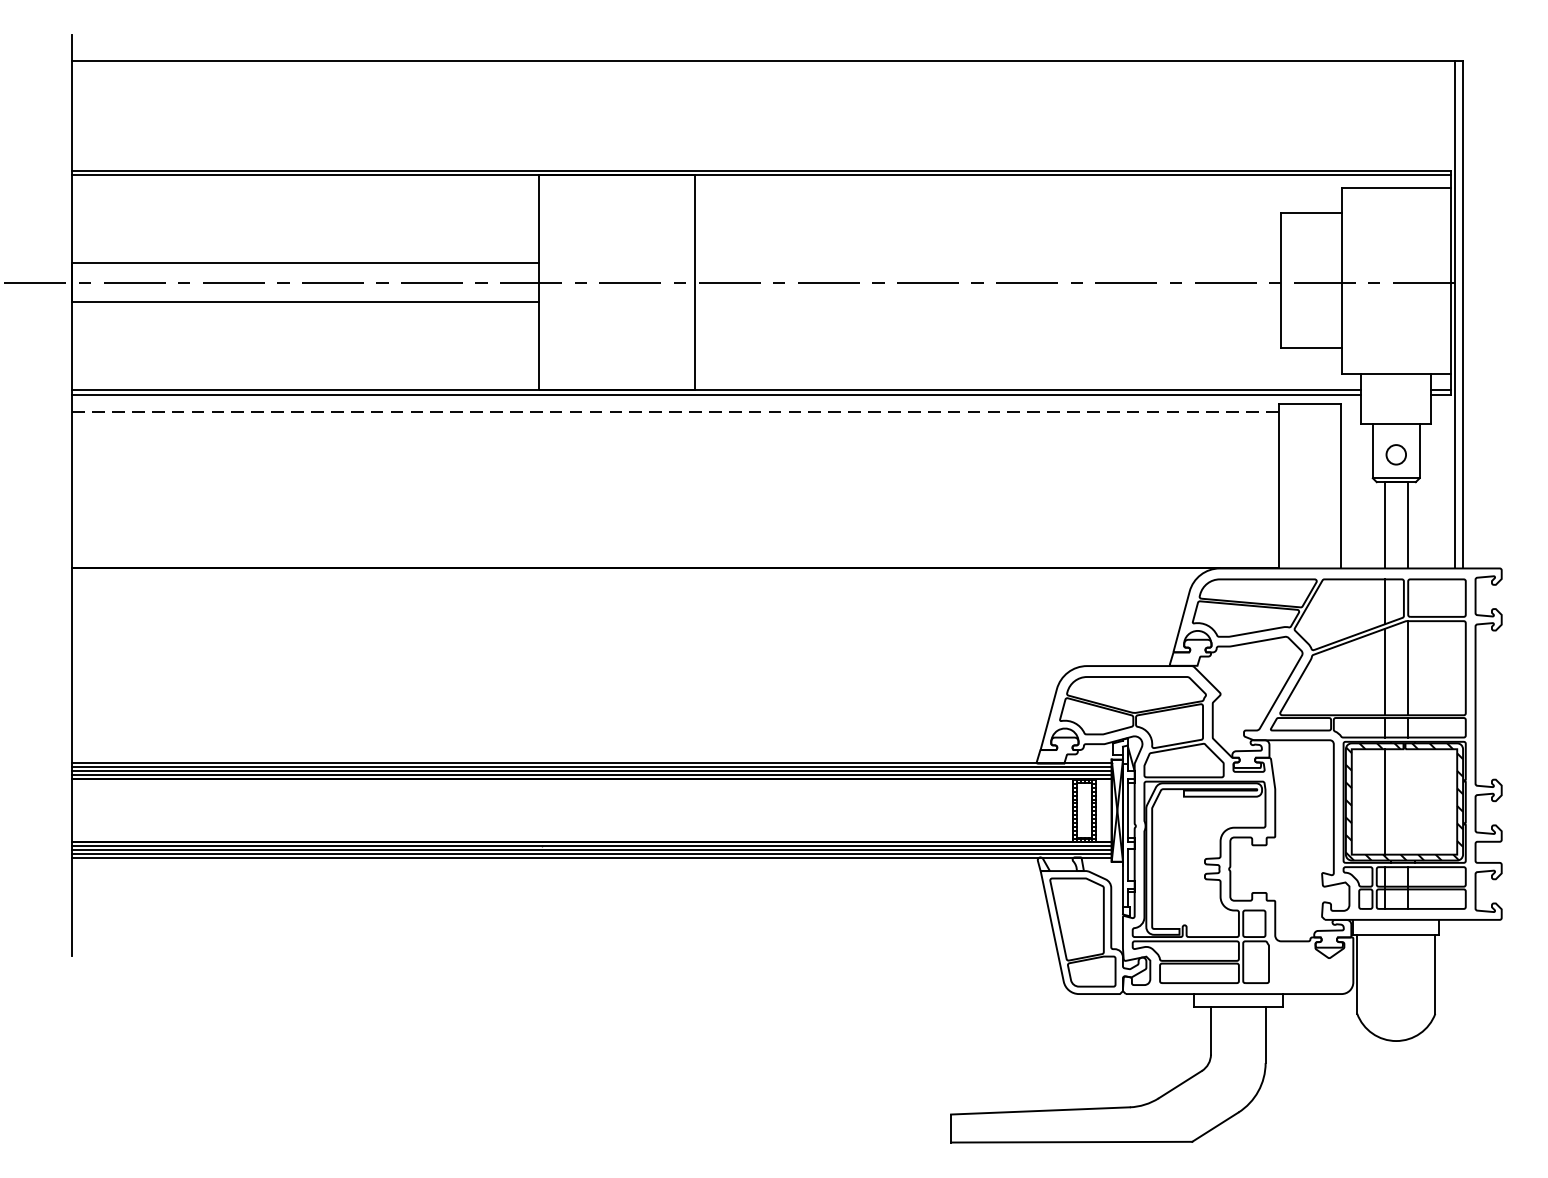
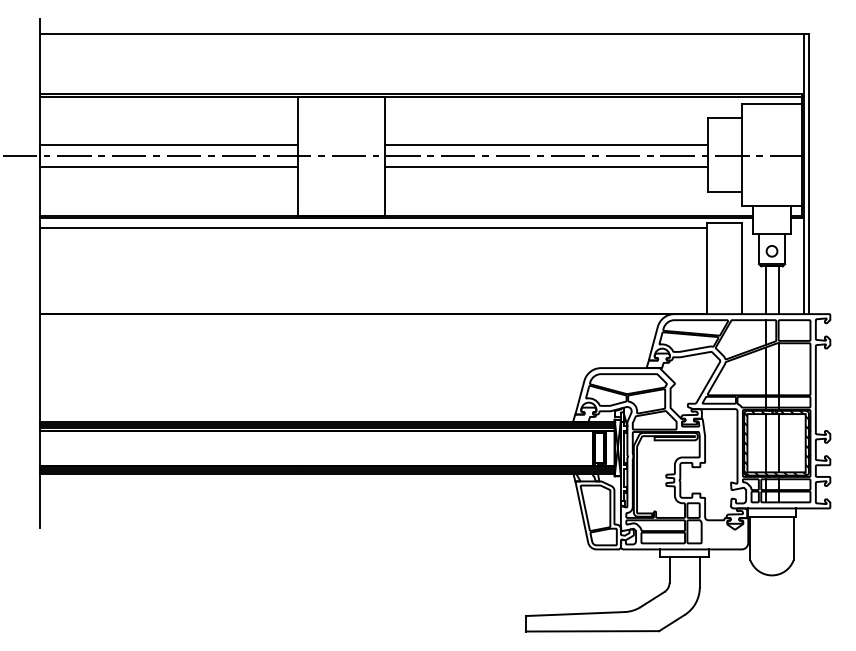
line: (988, 263) -> (546, 145), added
line: (988, 303) -> (546, 167), added
line: (675, 411) -> (373, 227), dashed -> solid
line: (1407, 802) -> (778, 443), added

